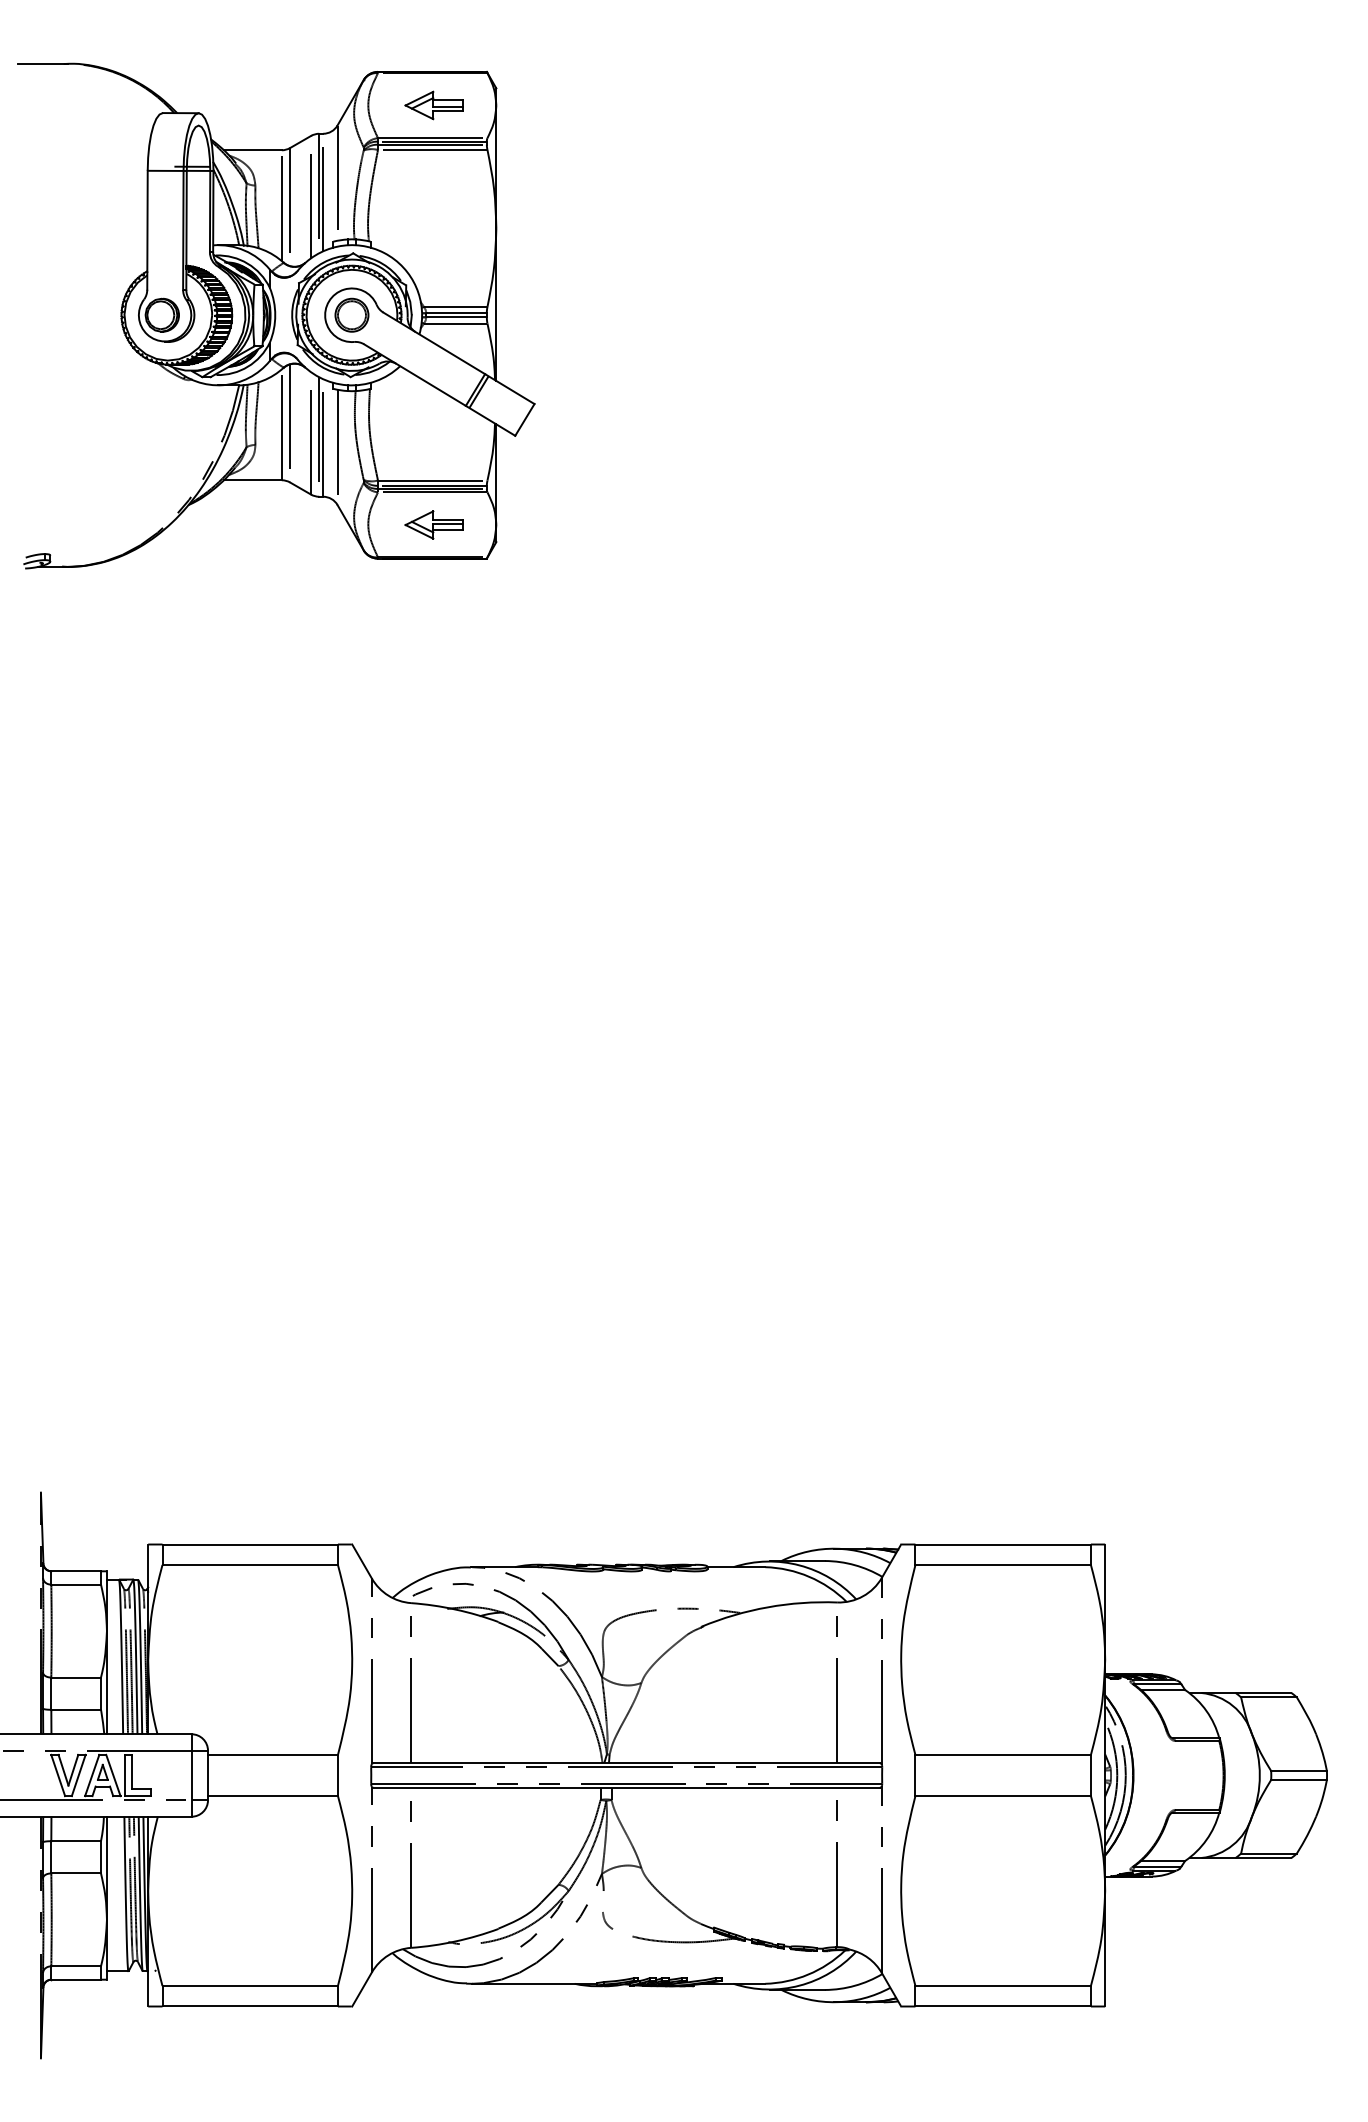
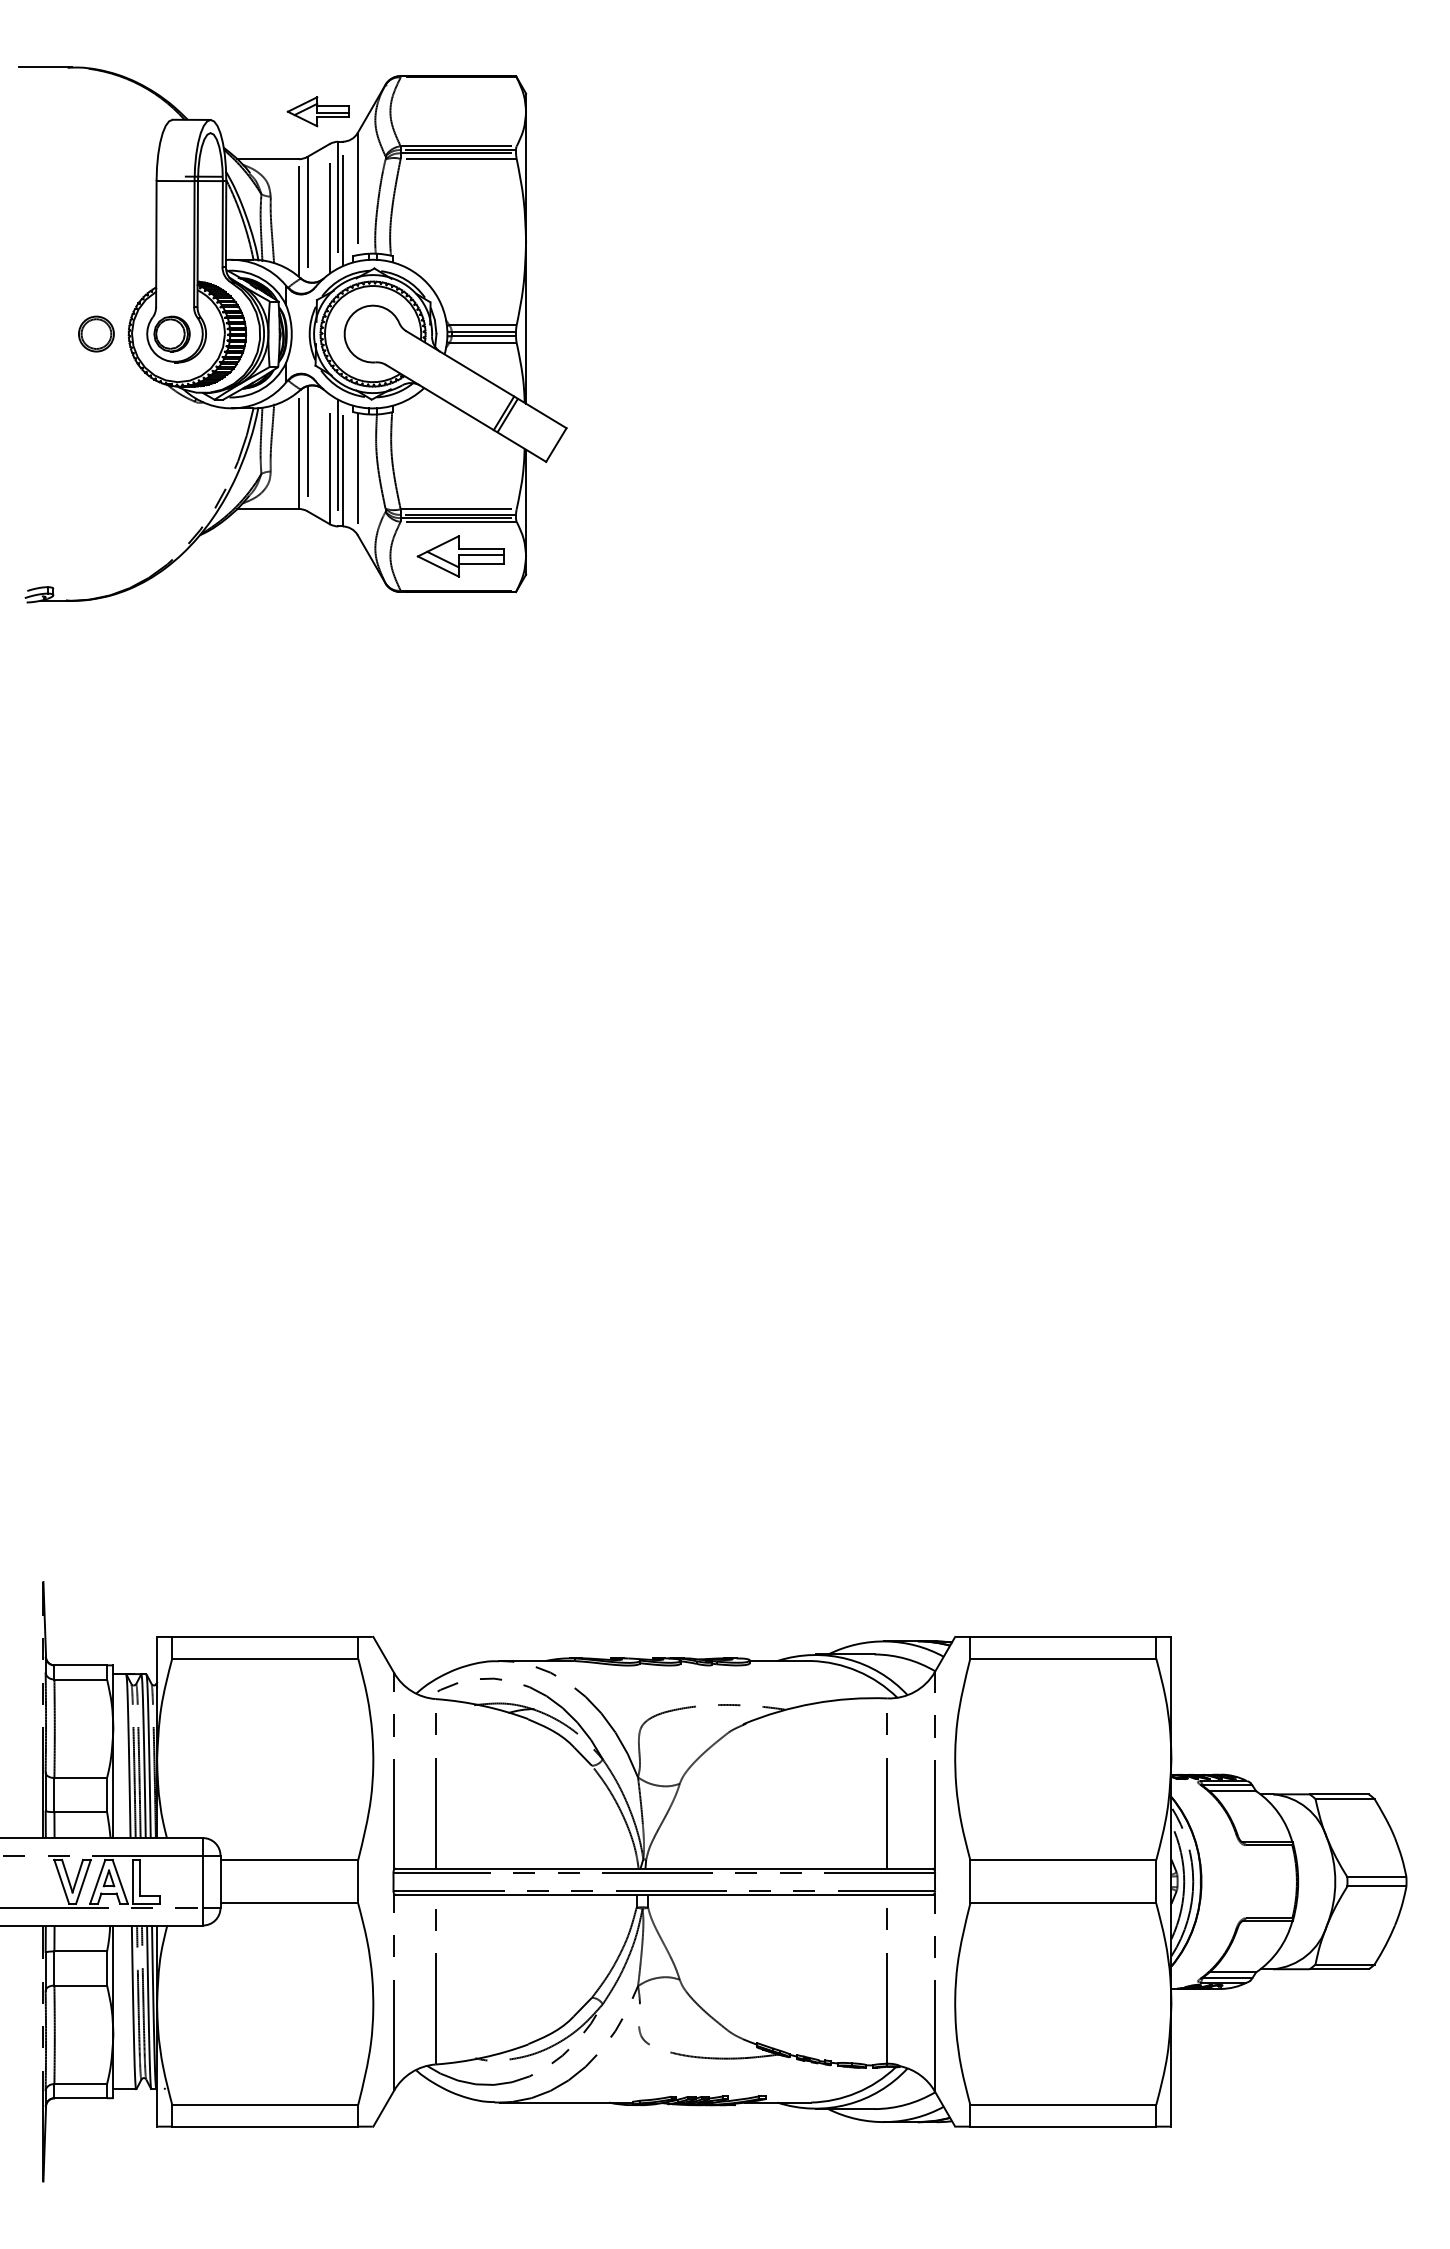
part: (433, 105) -> (317, 111), moved
part: (351, 314) -> (95, 333), moved
part: (433, 524) -> (459, 555), size x1.4

